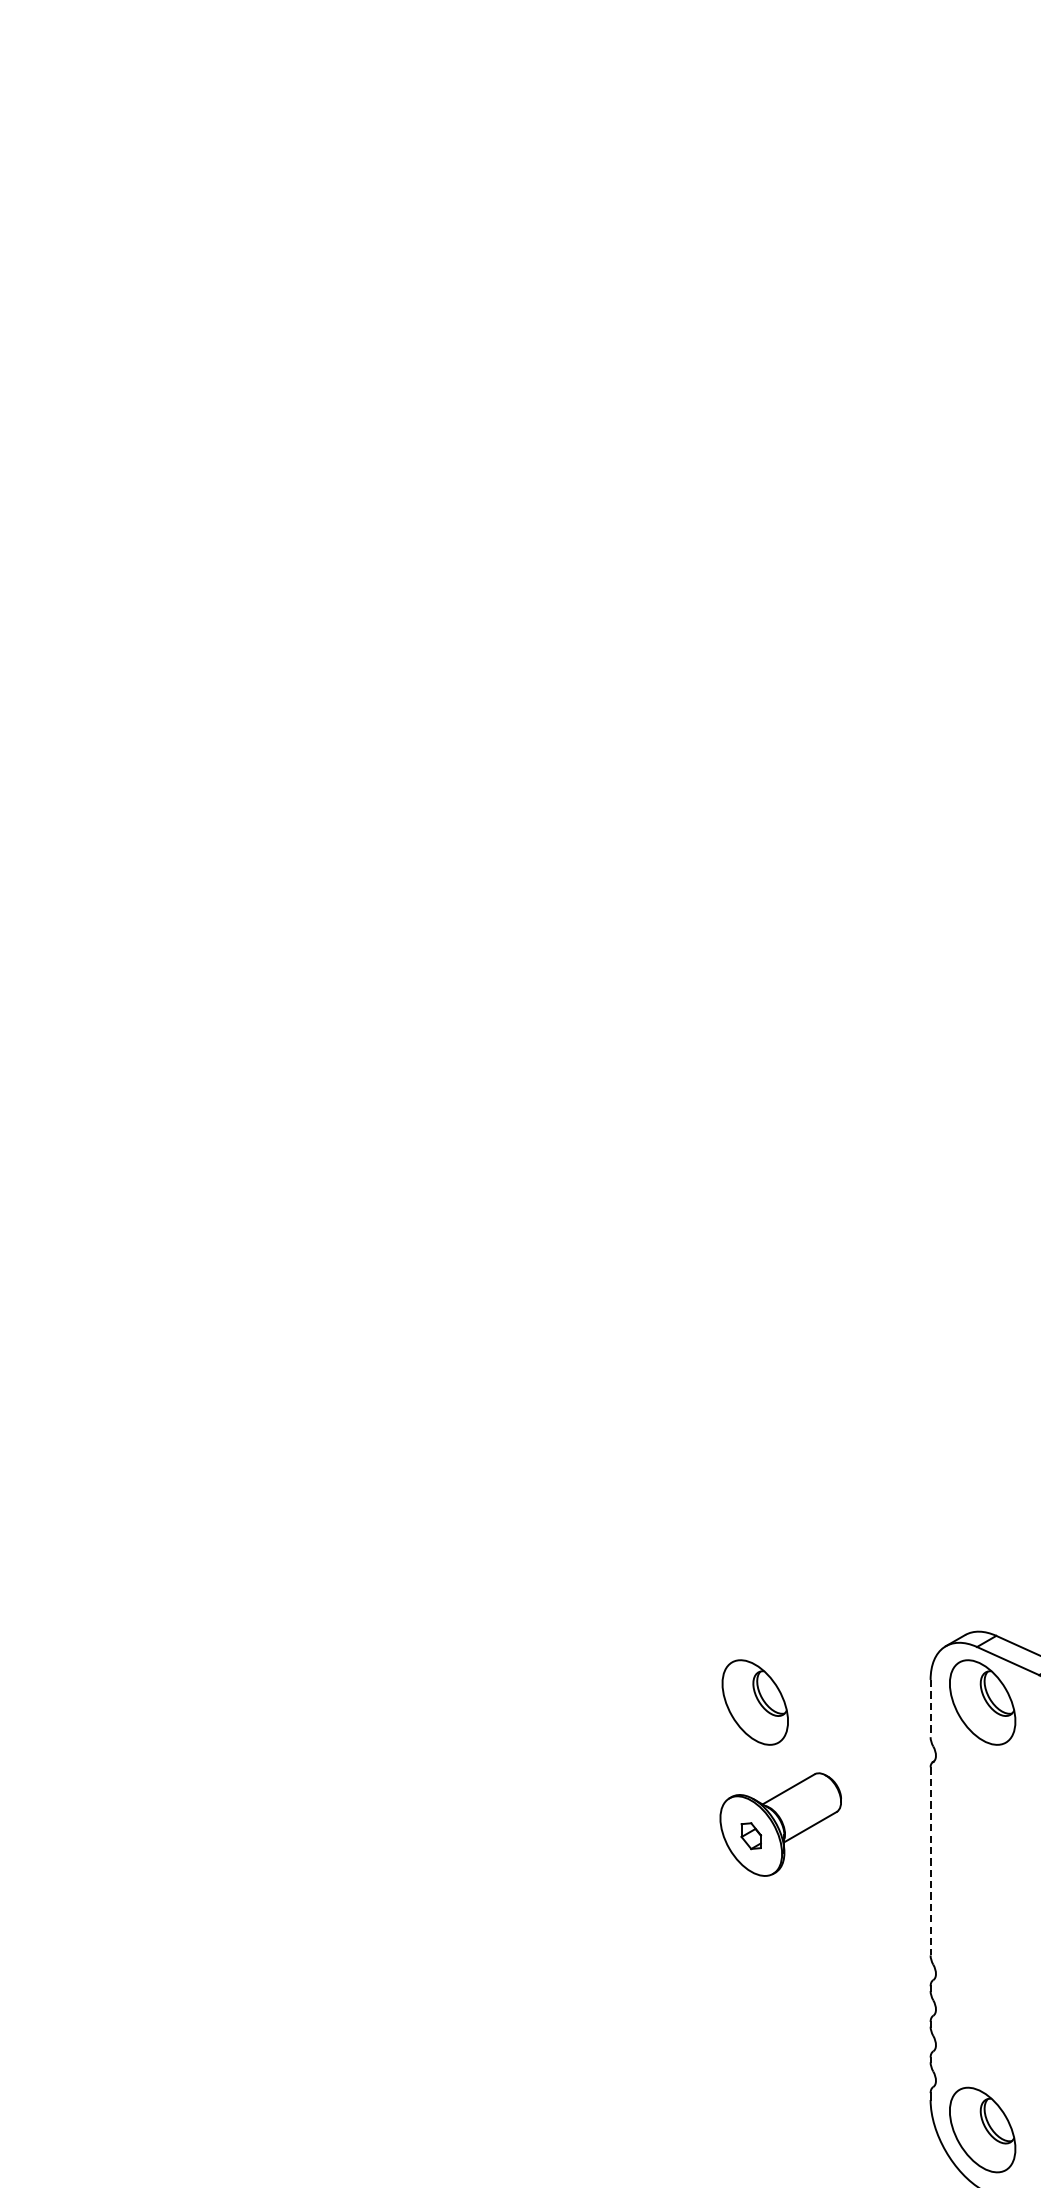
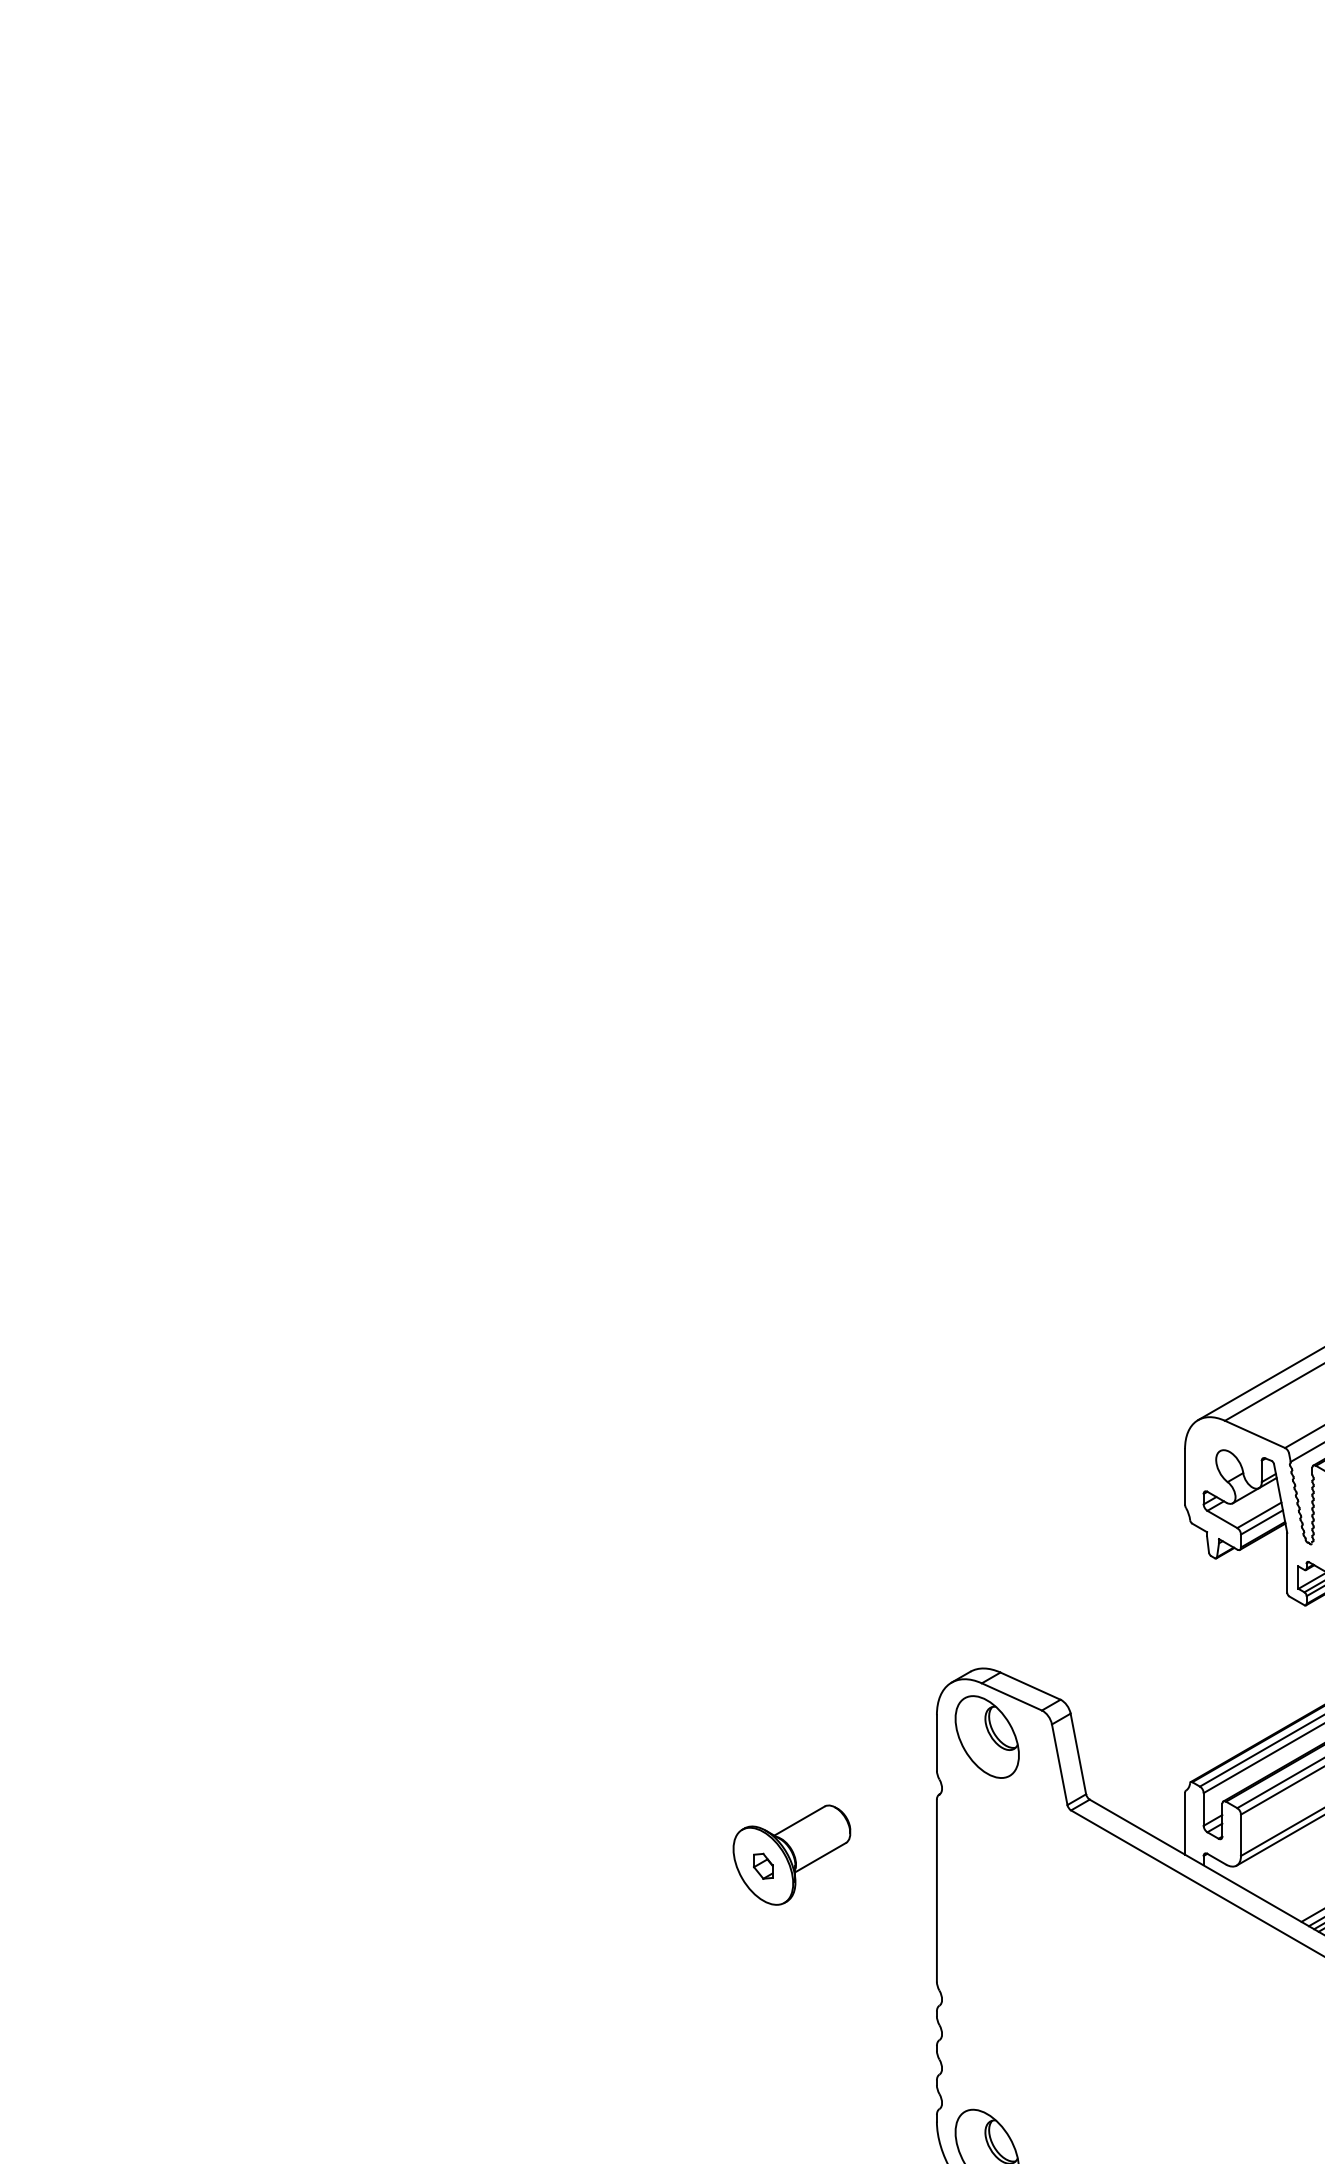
part: (754, 1701) -> (766, 1736), removed
line: (930, 1708) -> (936, 1742), dashed -> solid
line: (930, 1861) -> (936, 1890), dashed -> solid

